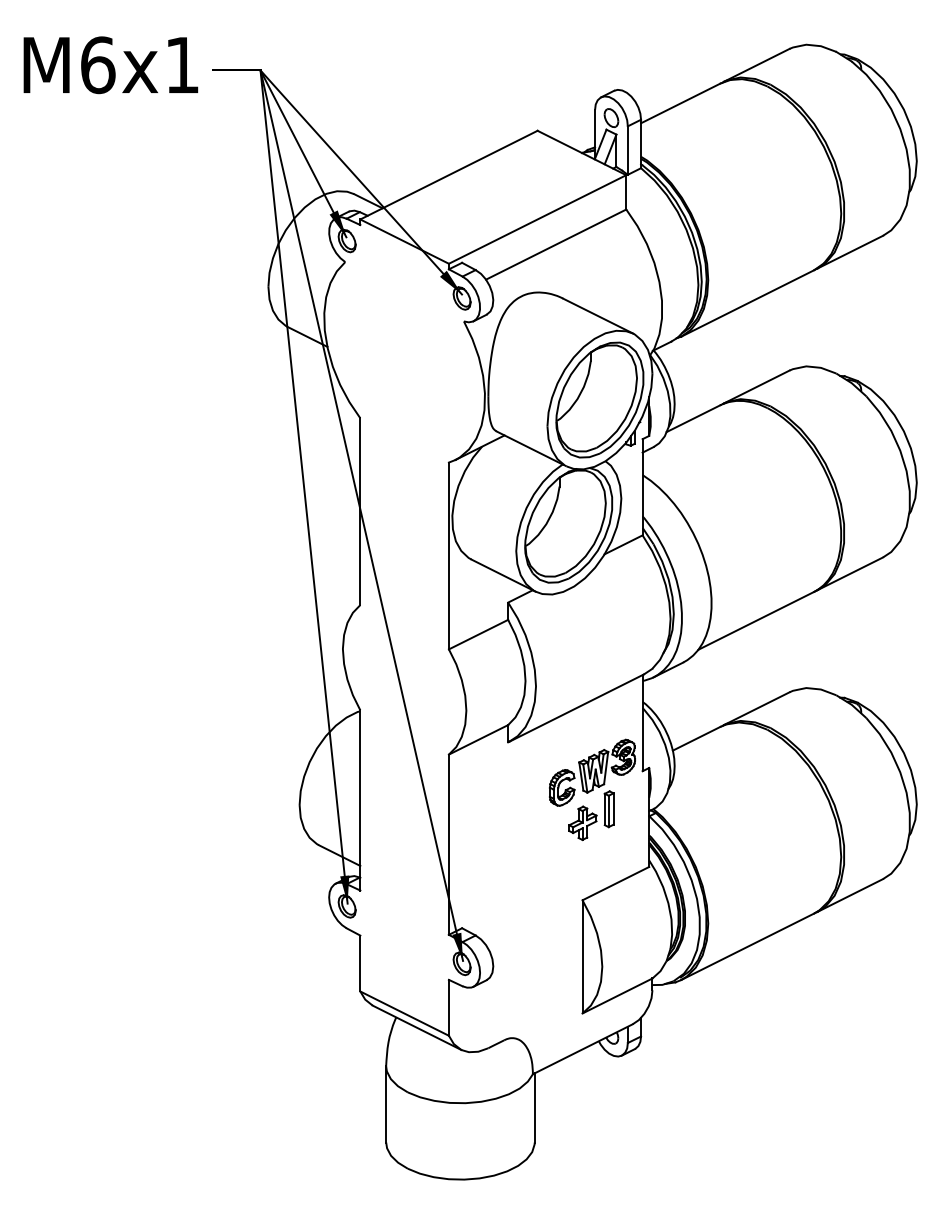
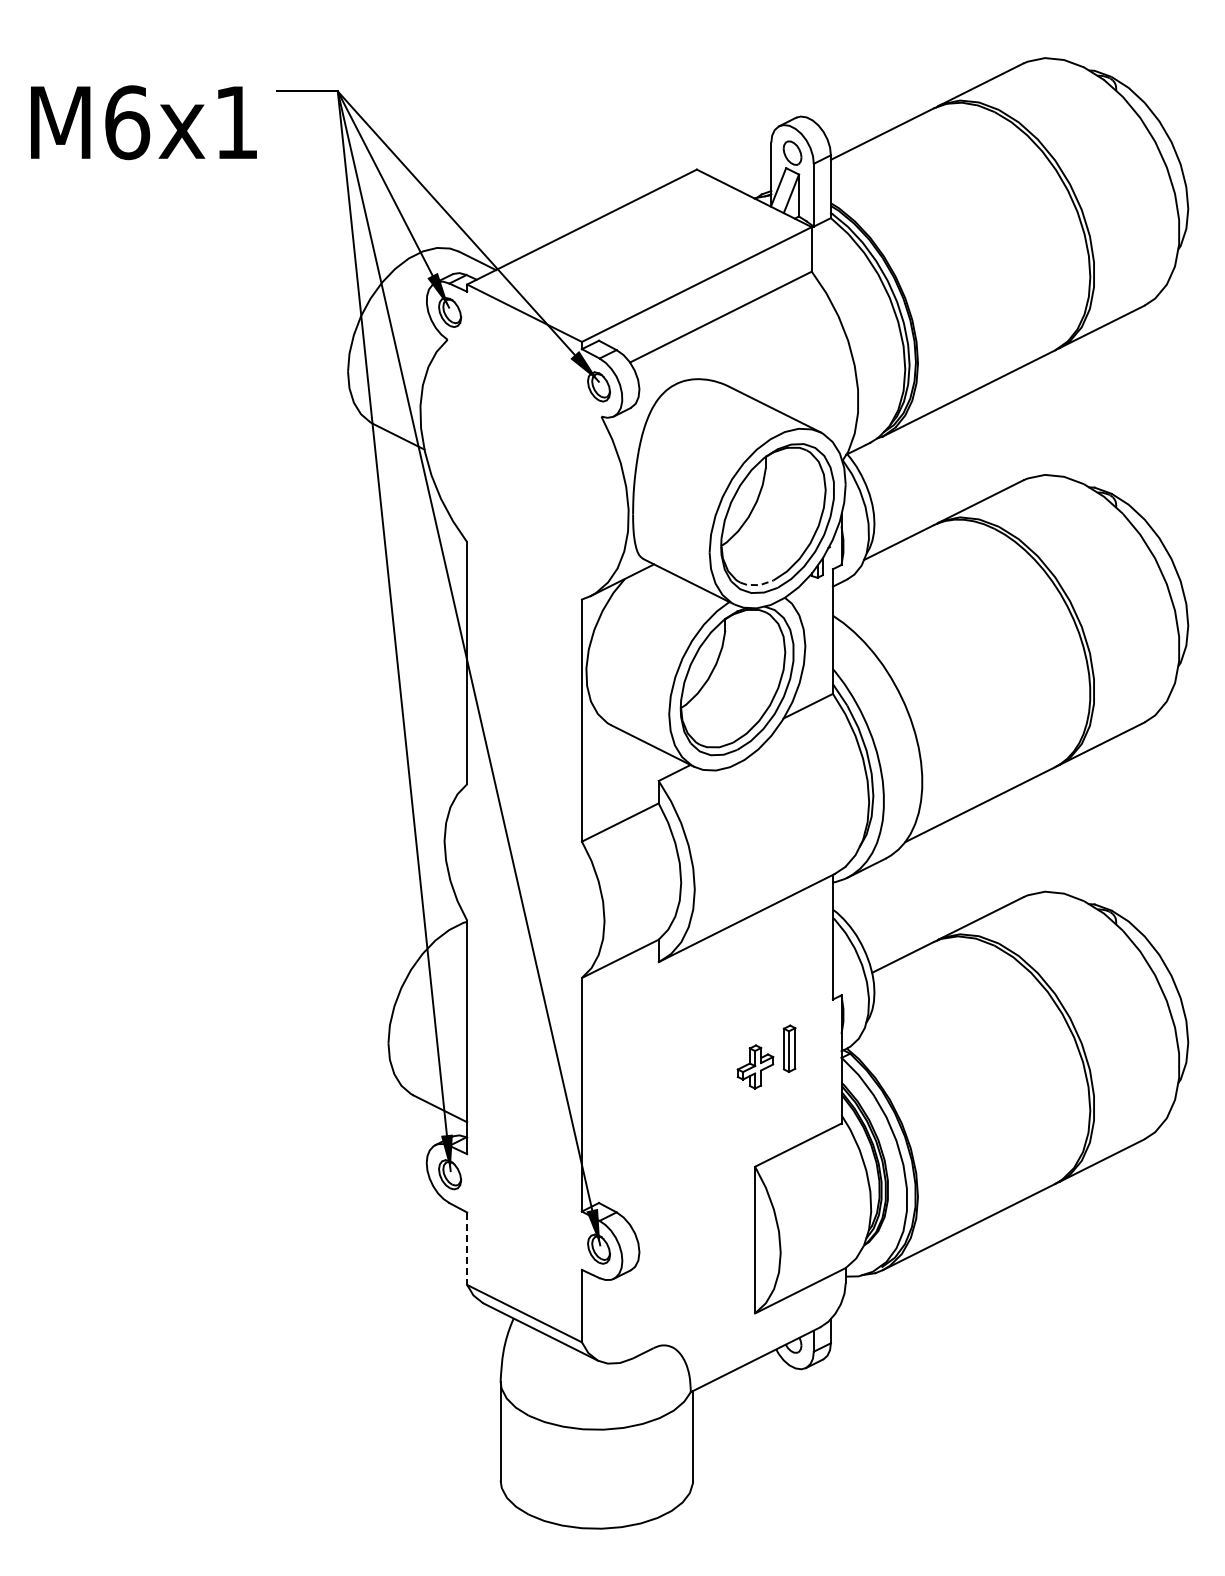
text: (110, 65) -> (143, 122), moved
line: (584, 451) -> (757, 585), solid -> dashed
part: (592, 772) -> (767, 1001), removed
line: (360, 964) -> (467, 1249), solid -> dashed

